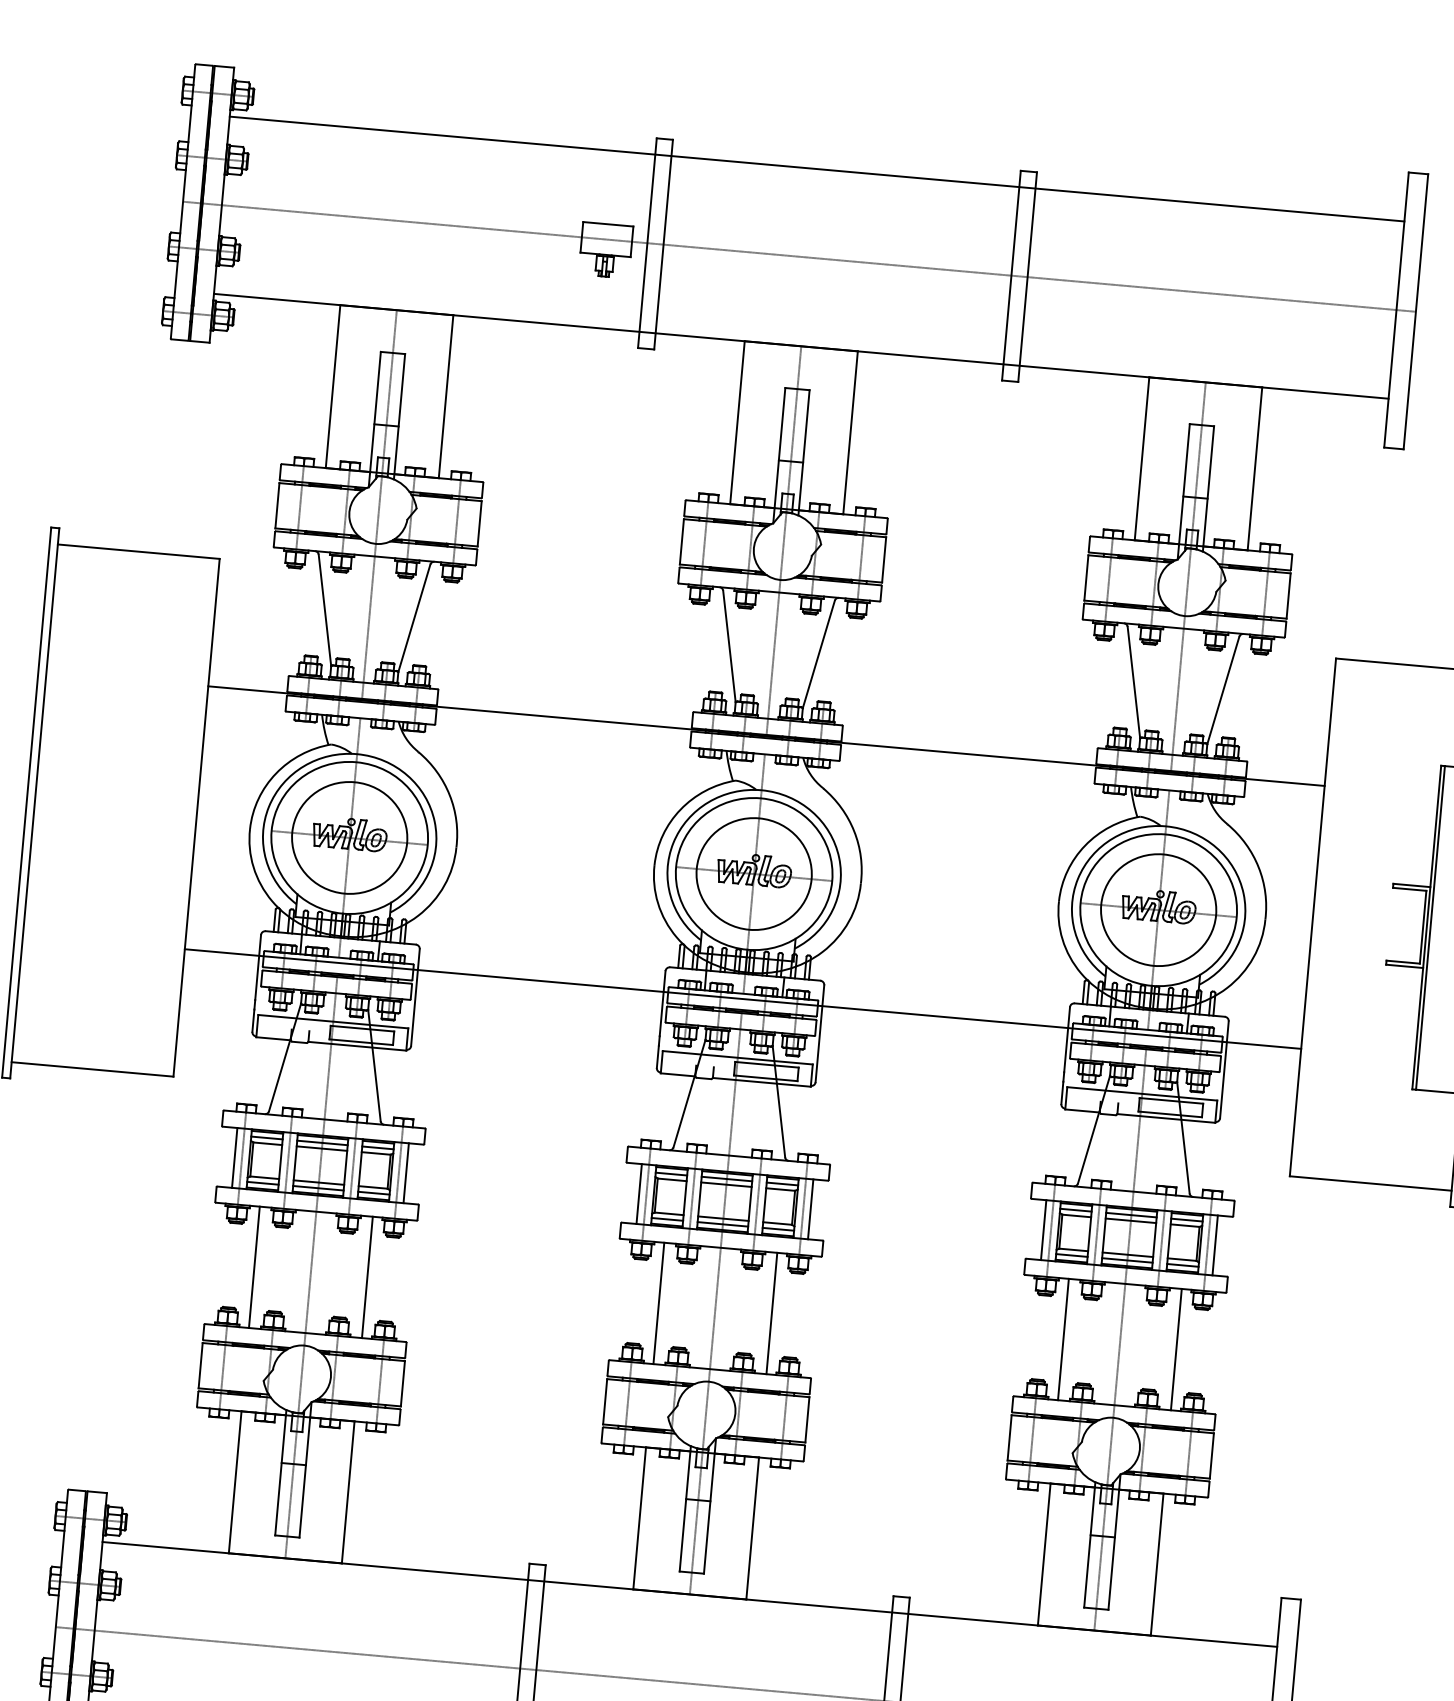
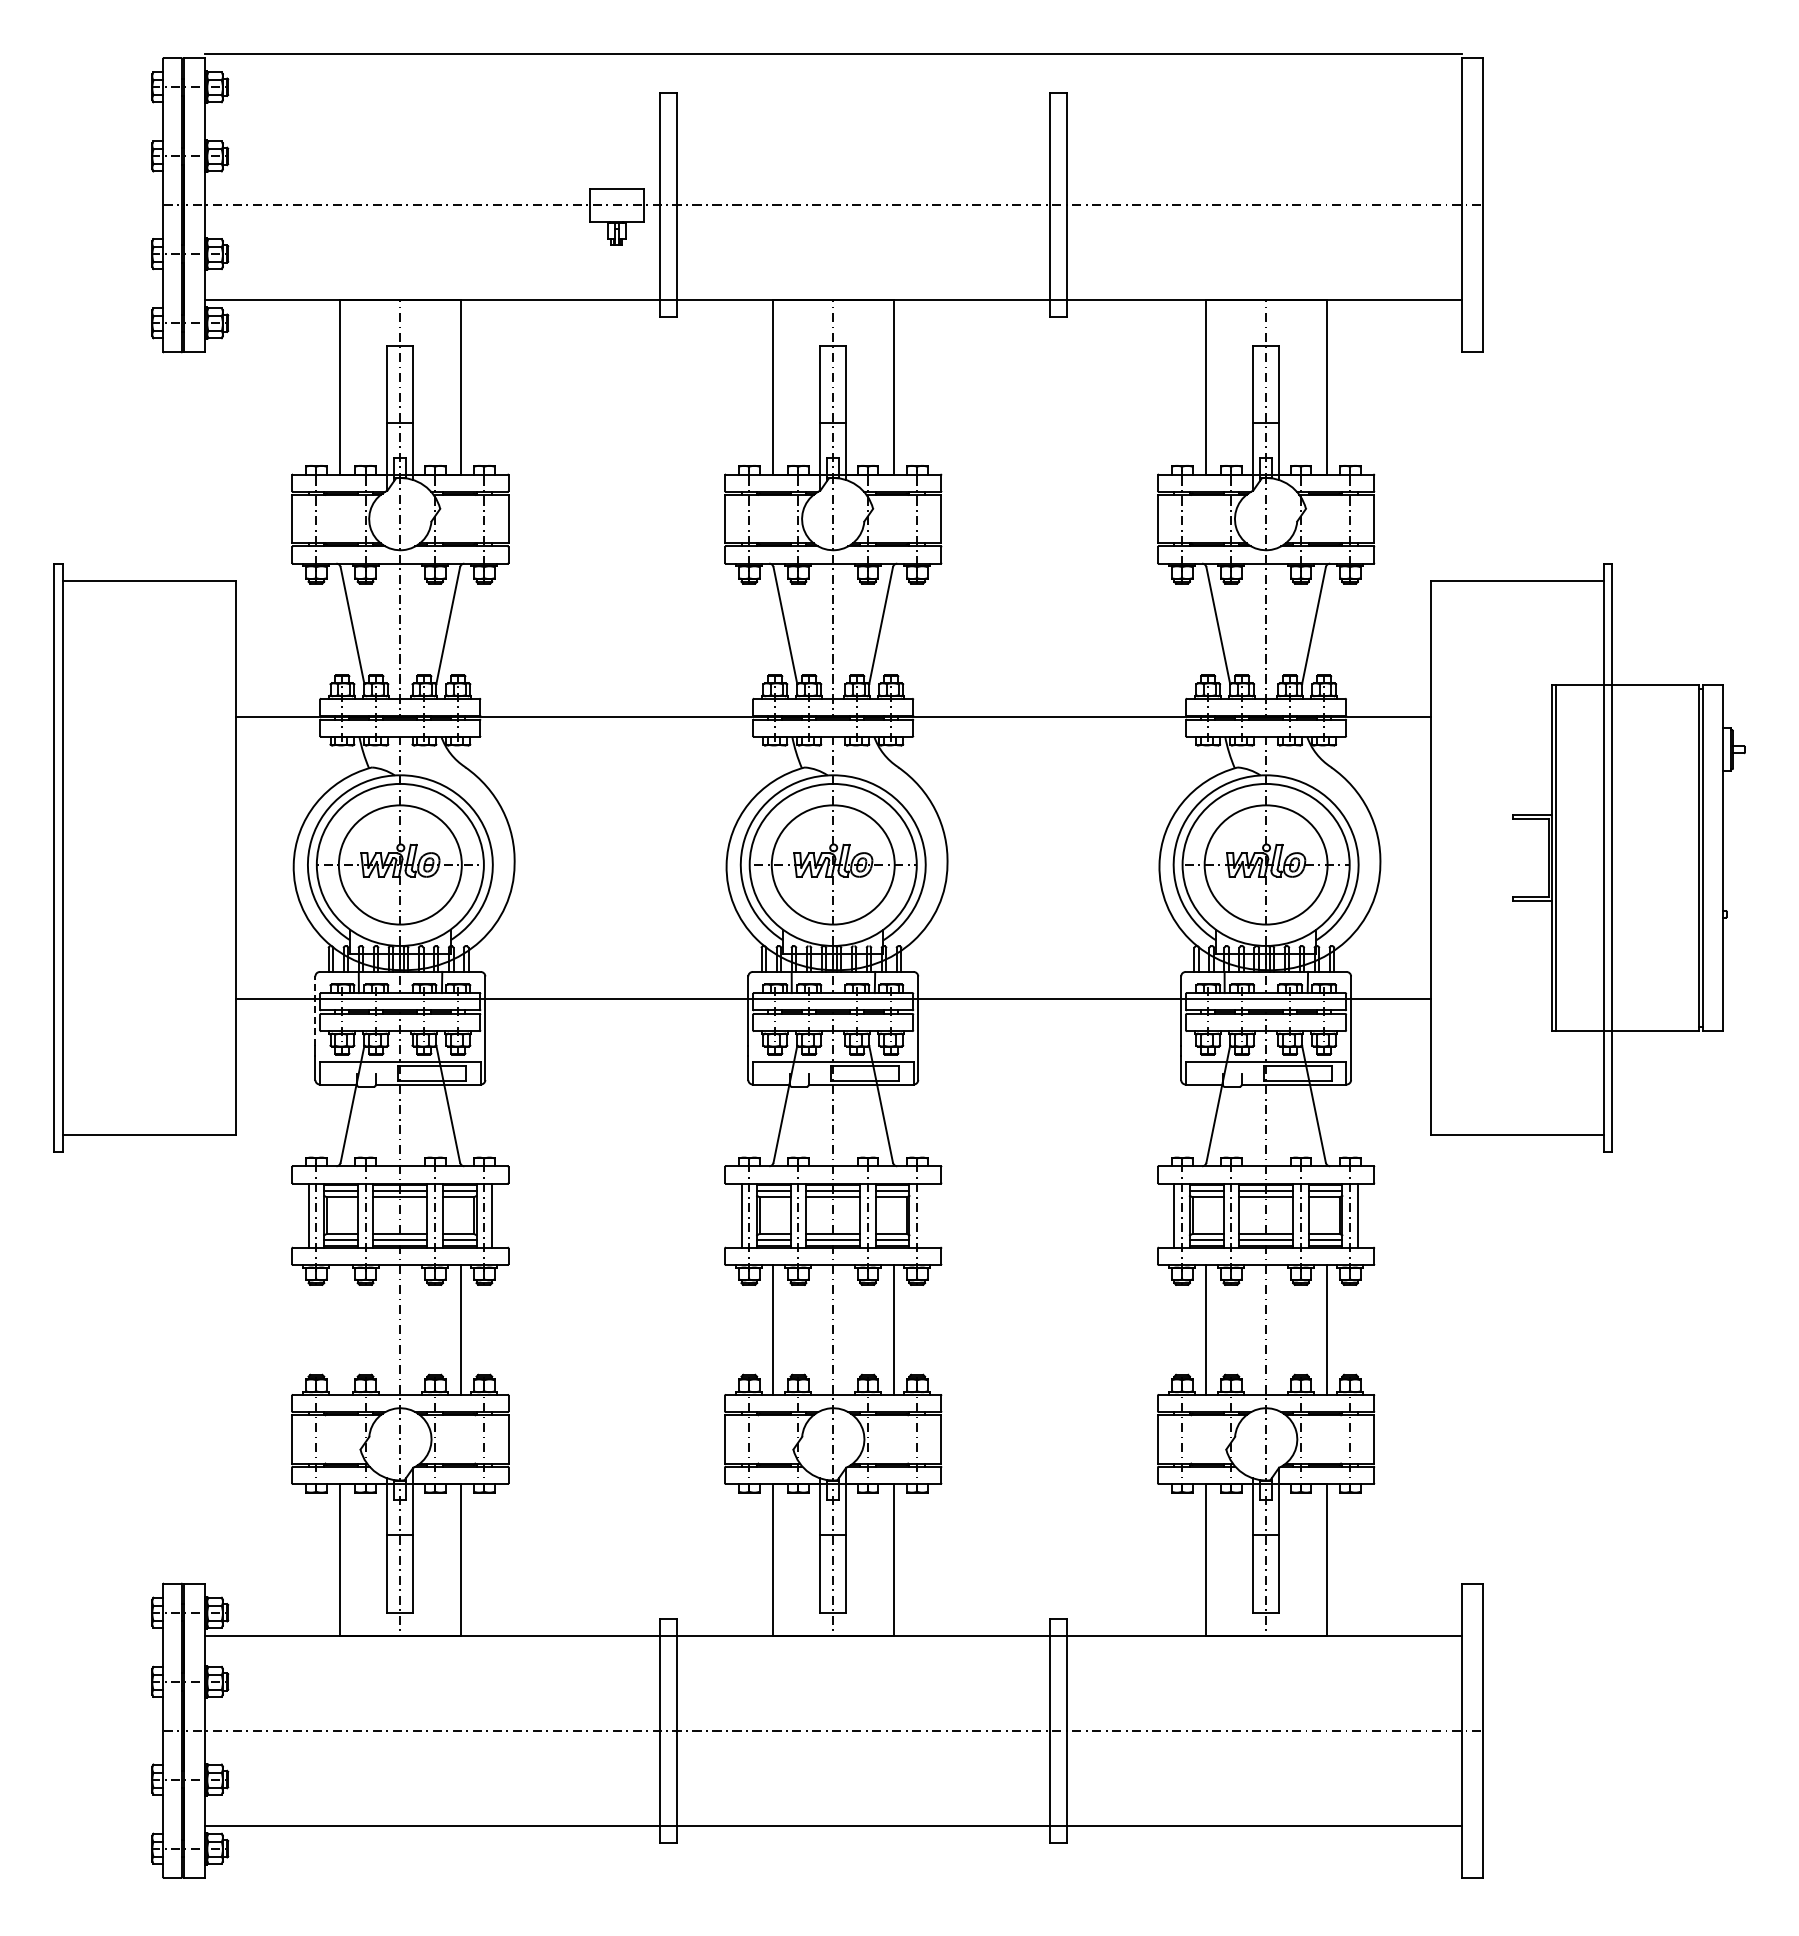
line: (816, 169) -> (832, 54), moved
line: (258, 967) -> (315, 1011), solid -> dashed
line: (811, 1209) -> (925, 1215), removed
line: (254, 1266) -> (339, 1329), removed

